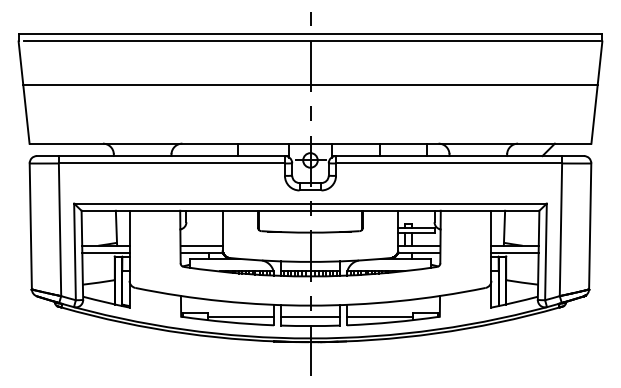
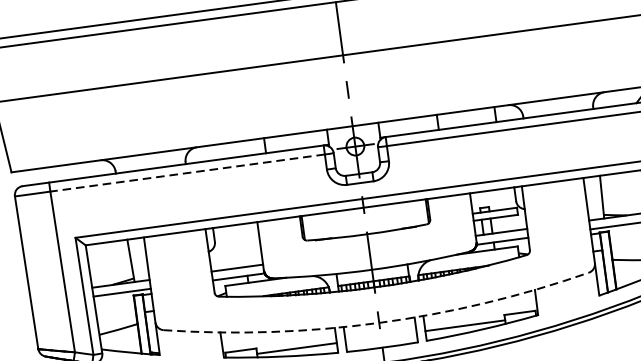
line: (171, 163) -> (187, 173), solid -> dashed
arc: (310, 305) -> (379, 322), solid -> dashed
line: (310, 317) -> (381, 337), removed

